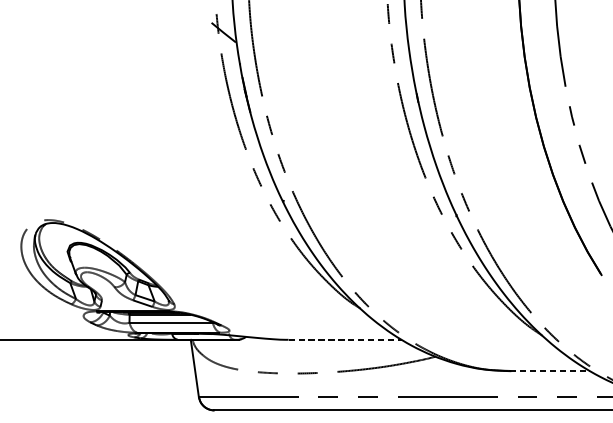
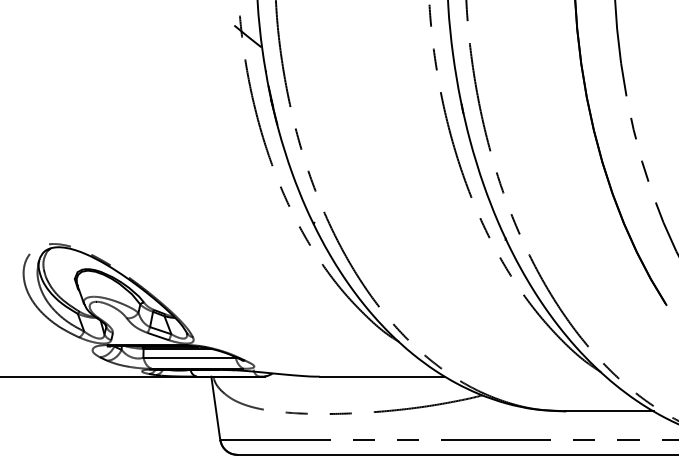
line: (345, 339) -> (382, 376), dashed -> solid
line: (550, 371) -> (609, 411), dashed -> solid

